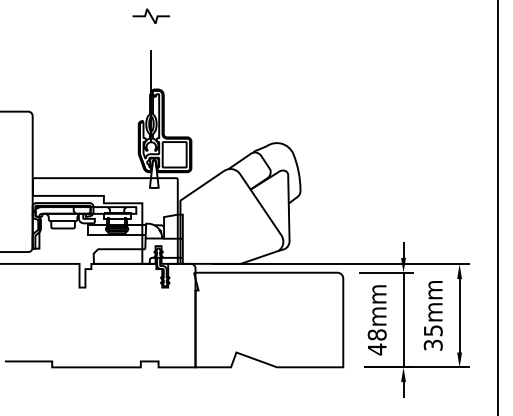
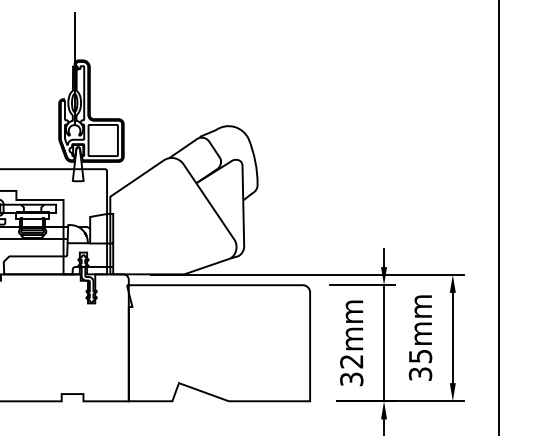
text: (376, 342) -> (350, 370), 48mm -> 32mm

